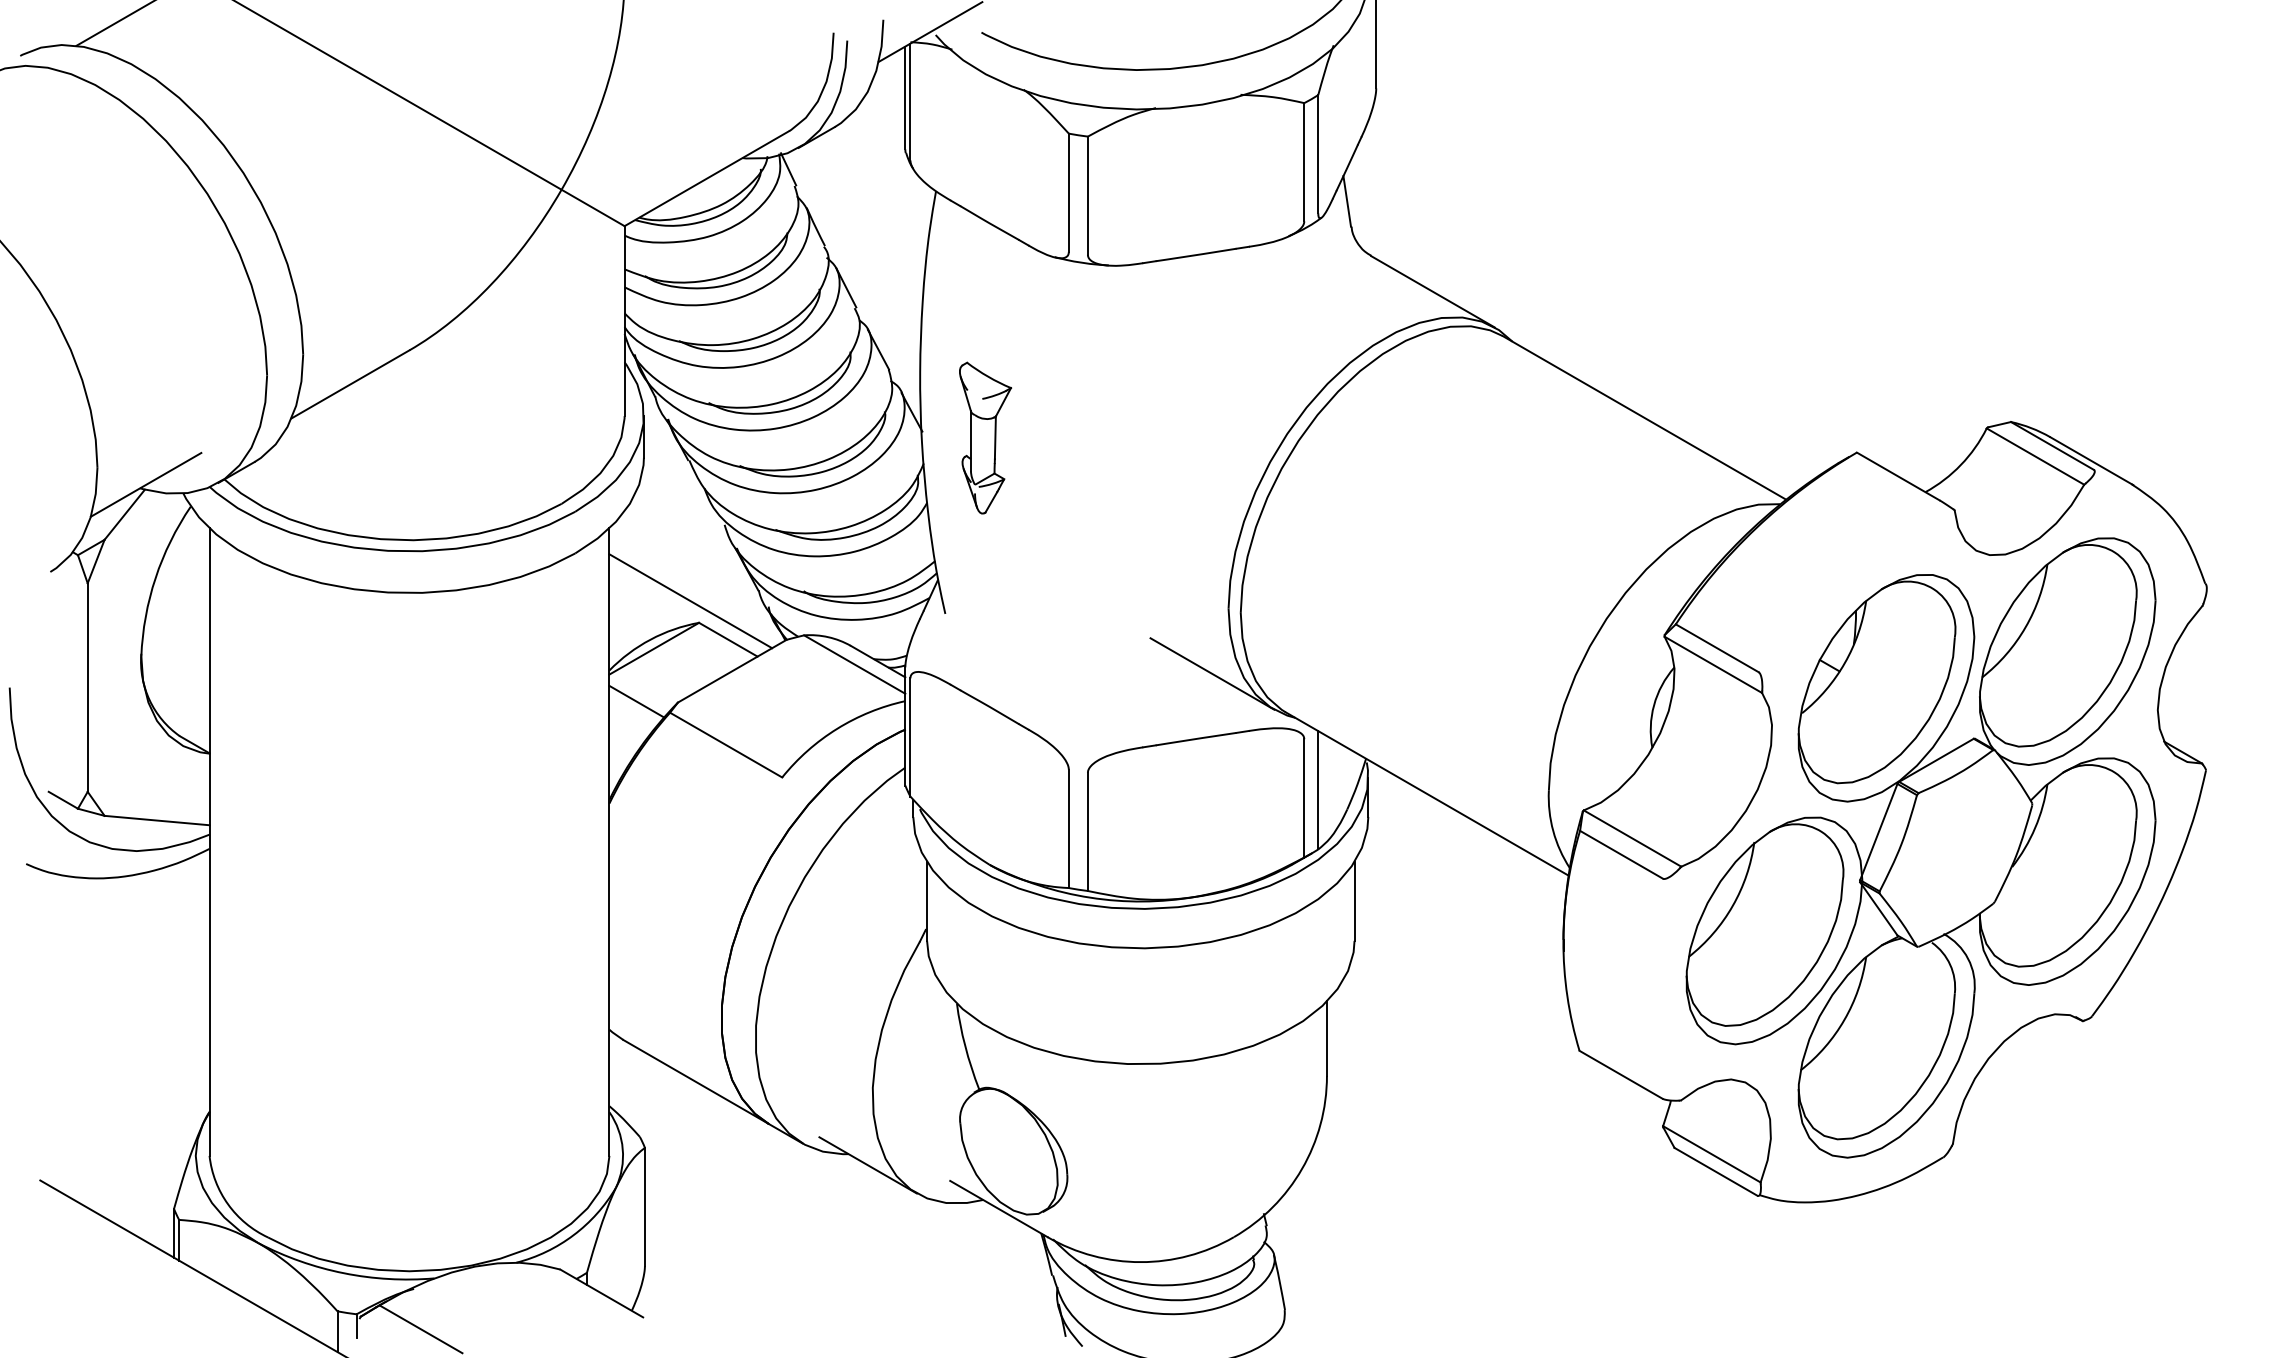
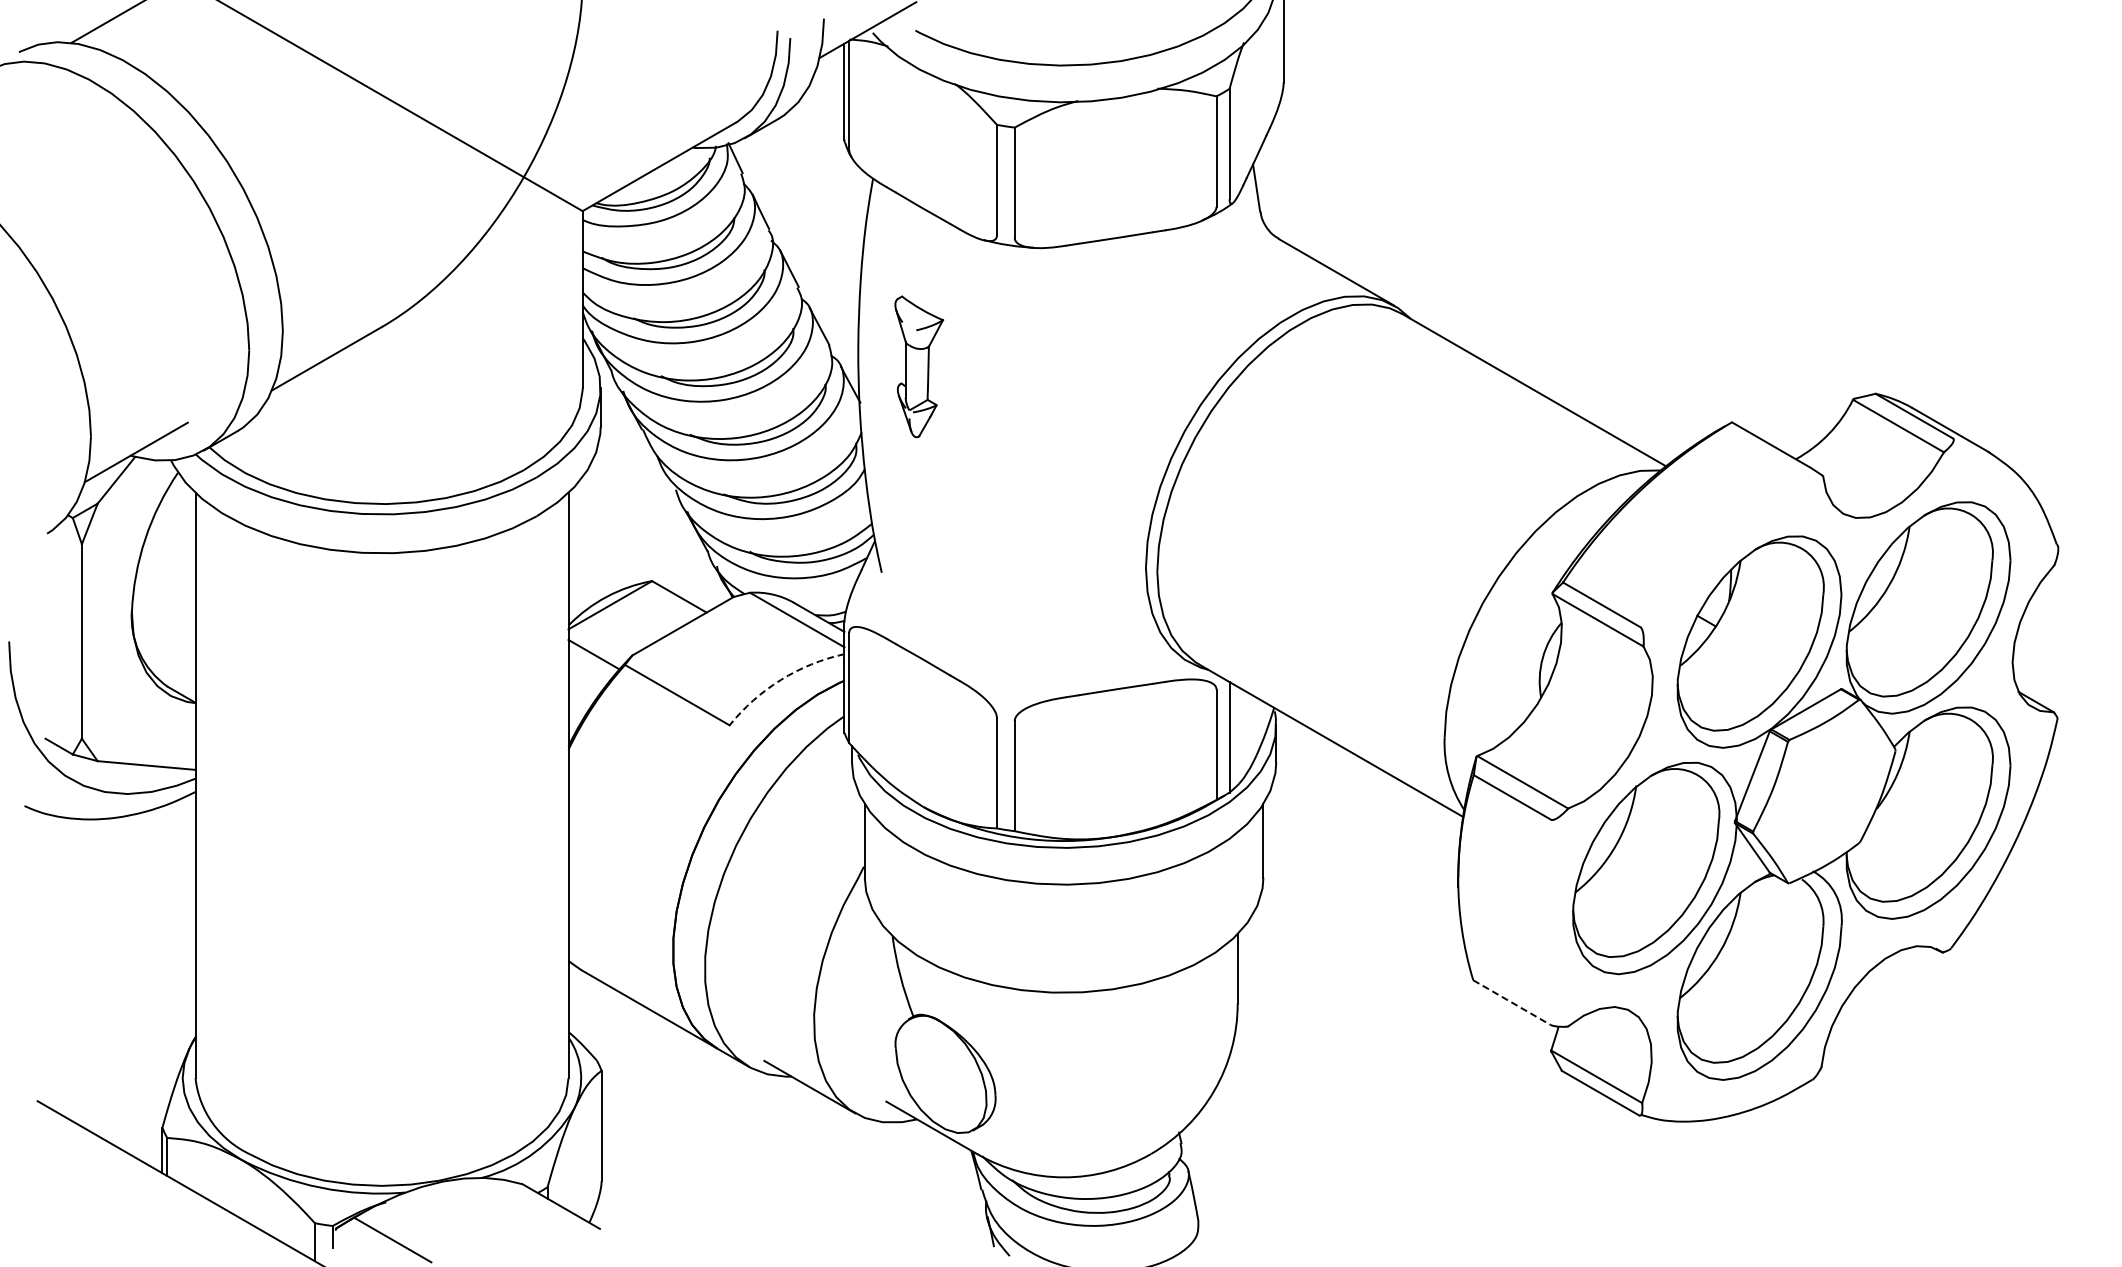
part: (985, 437) -> (919, 366), moved
line: (690, 600) -> (644, 560), removed
line: (1212, 673) -> (1130, 628), removed
arc: (836, 728) -> (780, 679), solid -> dashed
line: (1620, 1074) -> (1511, 1002), solid -> dashed

